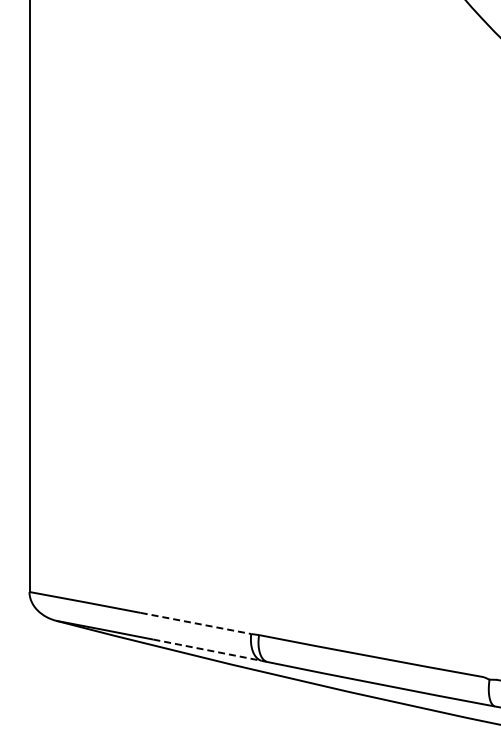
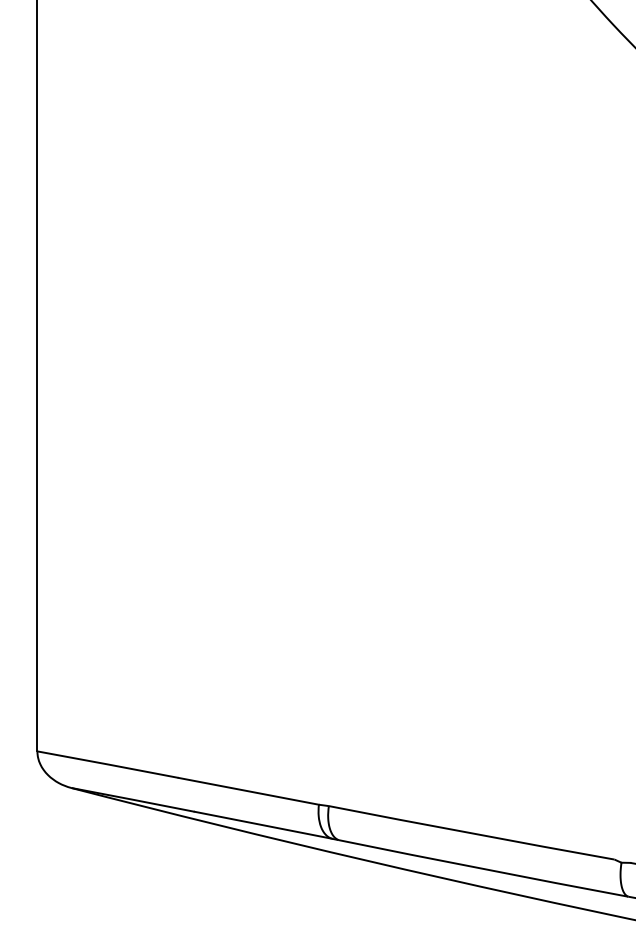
line: (196, 623) -> (249, 791), dashed -> solid
line: (207, 650) -> (263, 825), dashed -> solid

